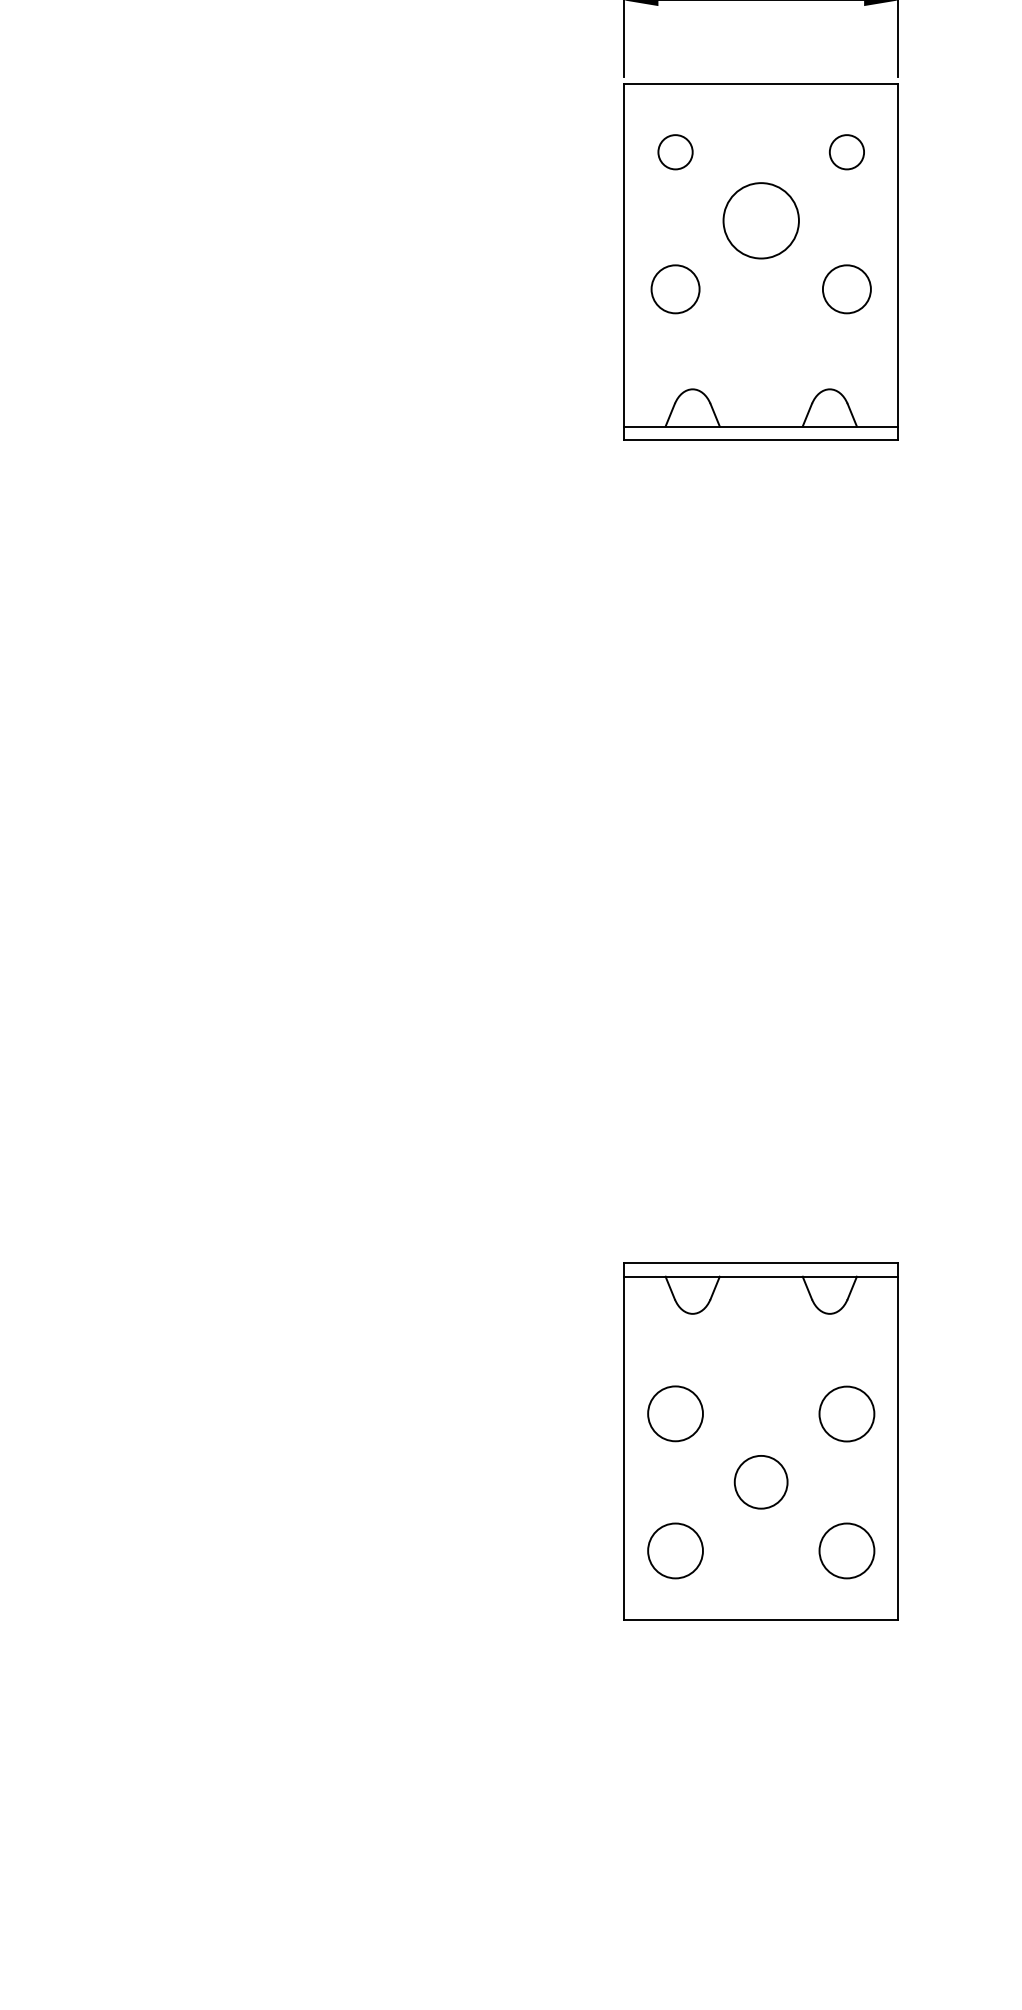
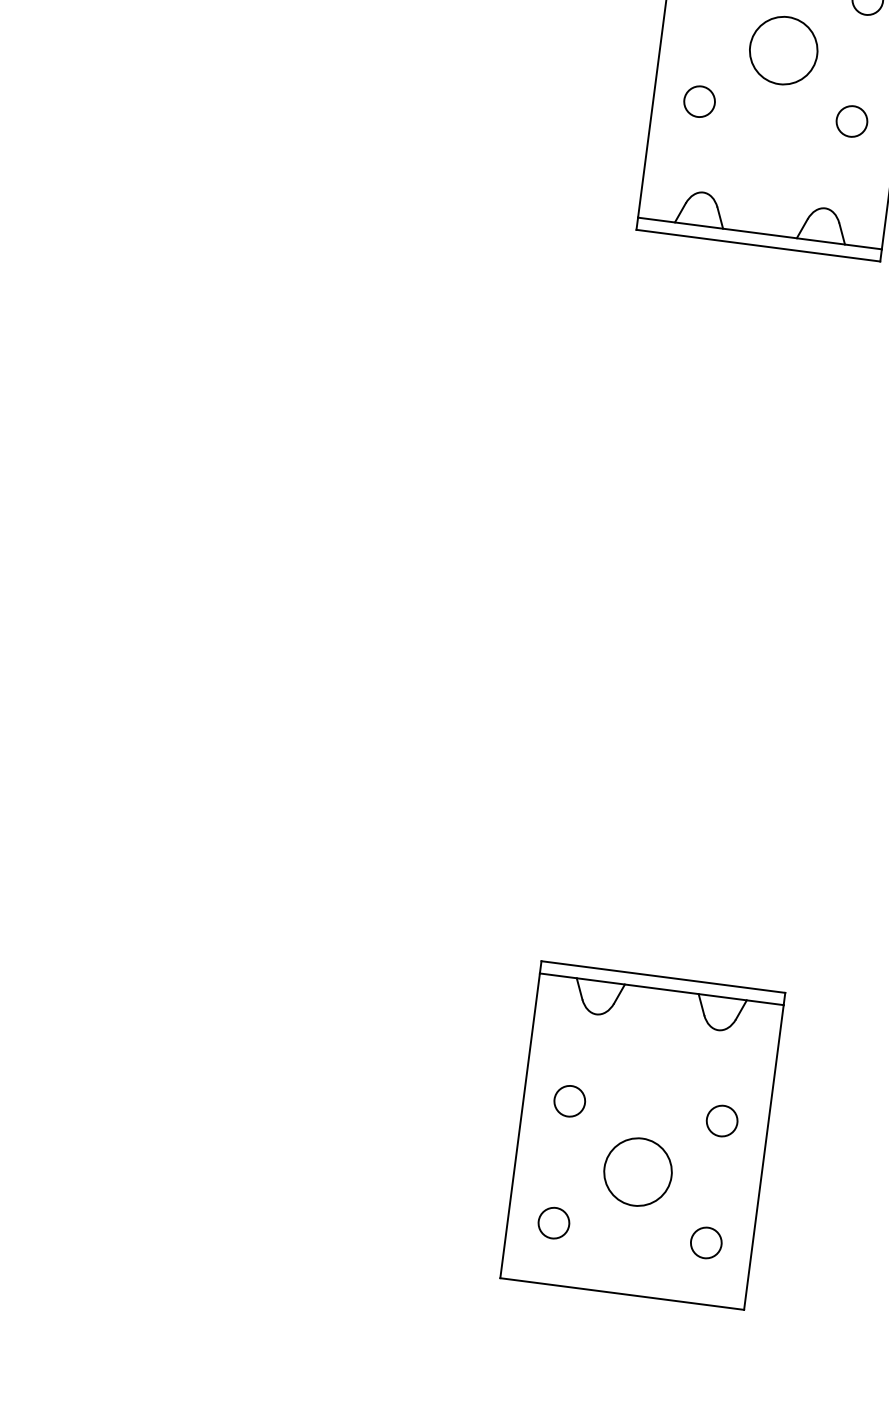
circle: (675, 289) -> (699, 101), size x0.71
circle: (846, 289) -> (851, 121), size x0.71
circle: (675, 1413) -> (569, 1100), size x0.62
circle: (846, 1413) -> (721, 1120), size x0.62
circle: (760, 1481) -> (637, 1171), size x1.43
circle: (675, 1550) -> (553, 1222), size x0.62
circle: (846, 1550) -> (705, 1242), size x0.62

